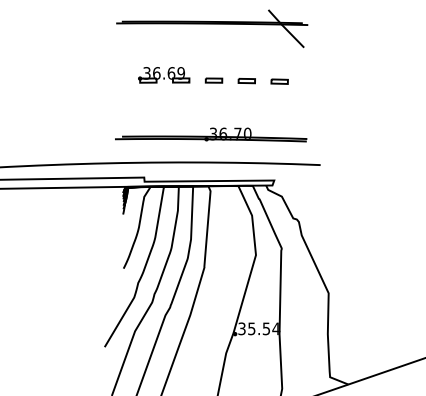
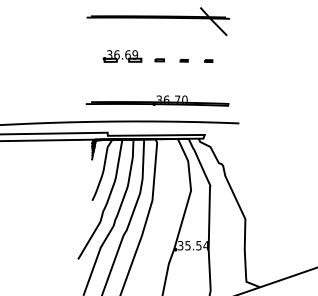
part: (213, 80) -> (159, 60), size x0.7
part: (246, 81) -> (184, 60), size x0.6
part: (279, 81) -> (208, 60), size x0.6

